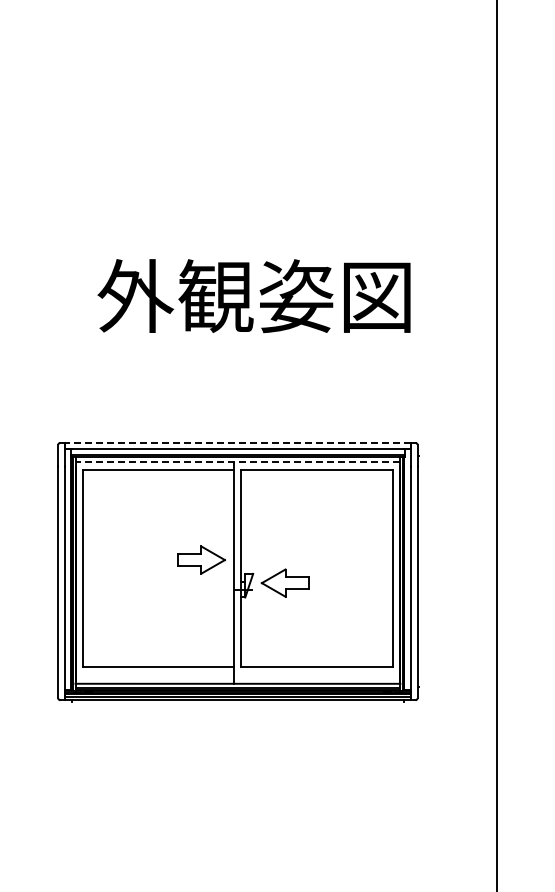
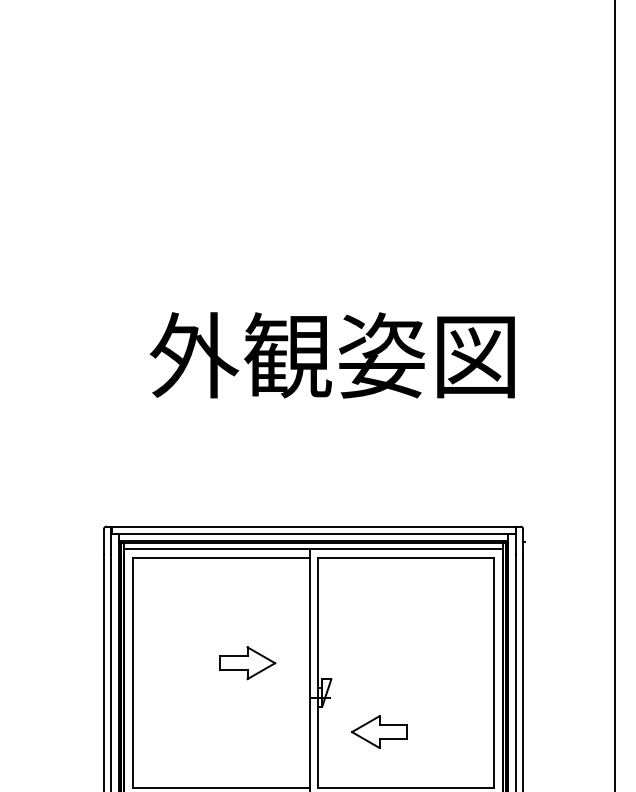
line: (237, 442) -> (313, 526), dashed -> solid
line: (237, 462) -> (313, 549), dashed -> solid
part: (201, 559) -> (247, 662), moved
part: (284, 582) -> (378, 731), moved

